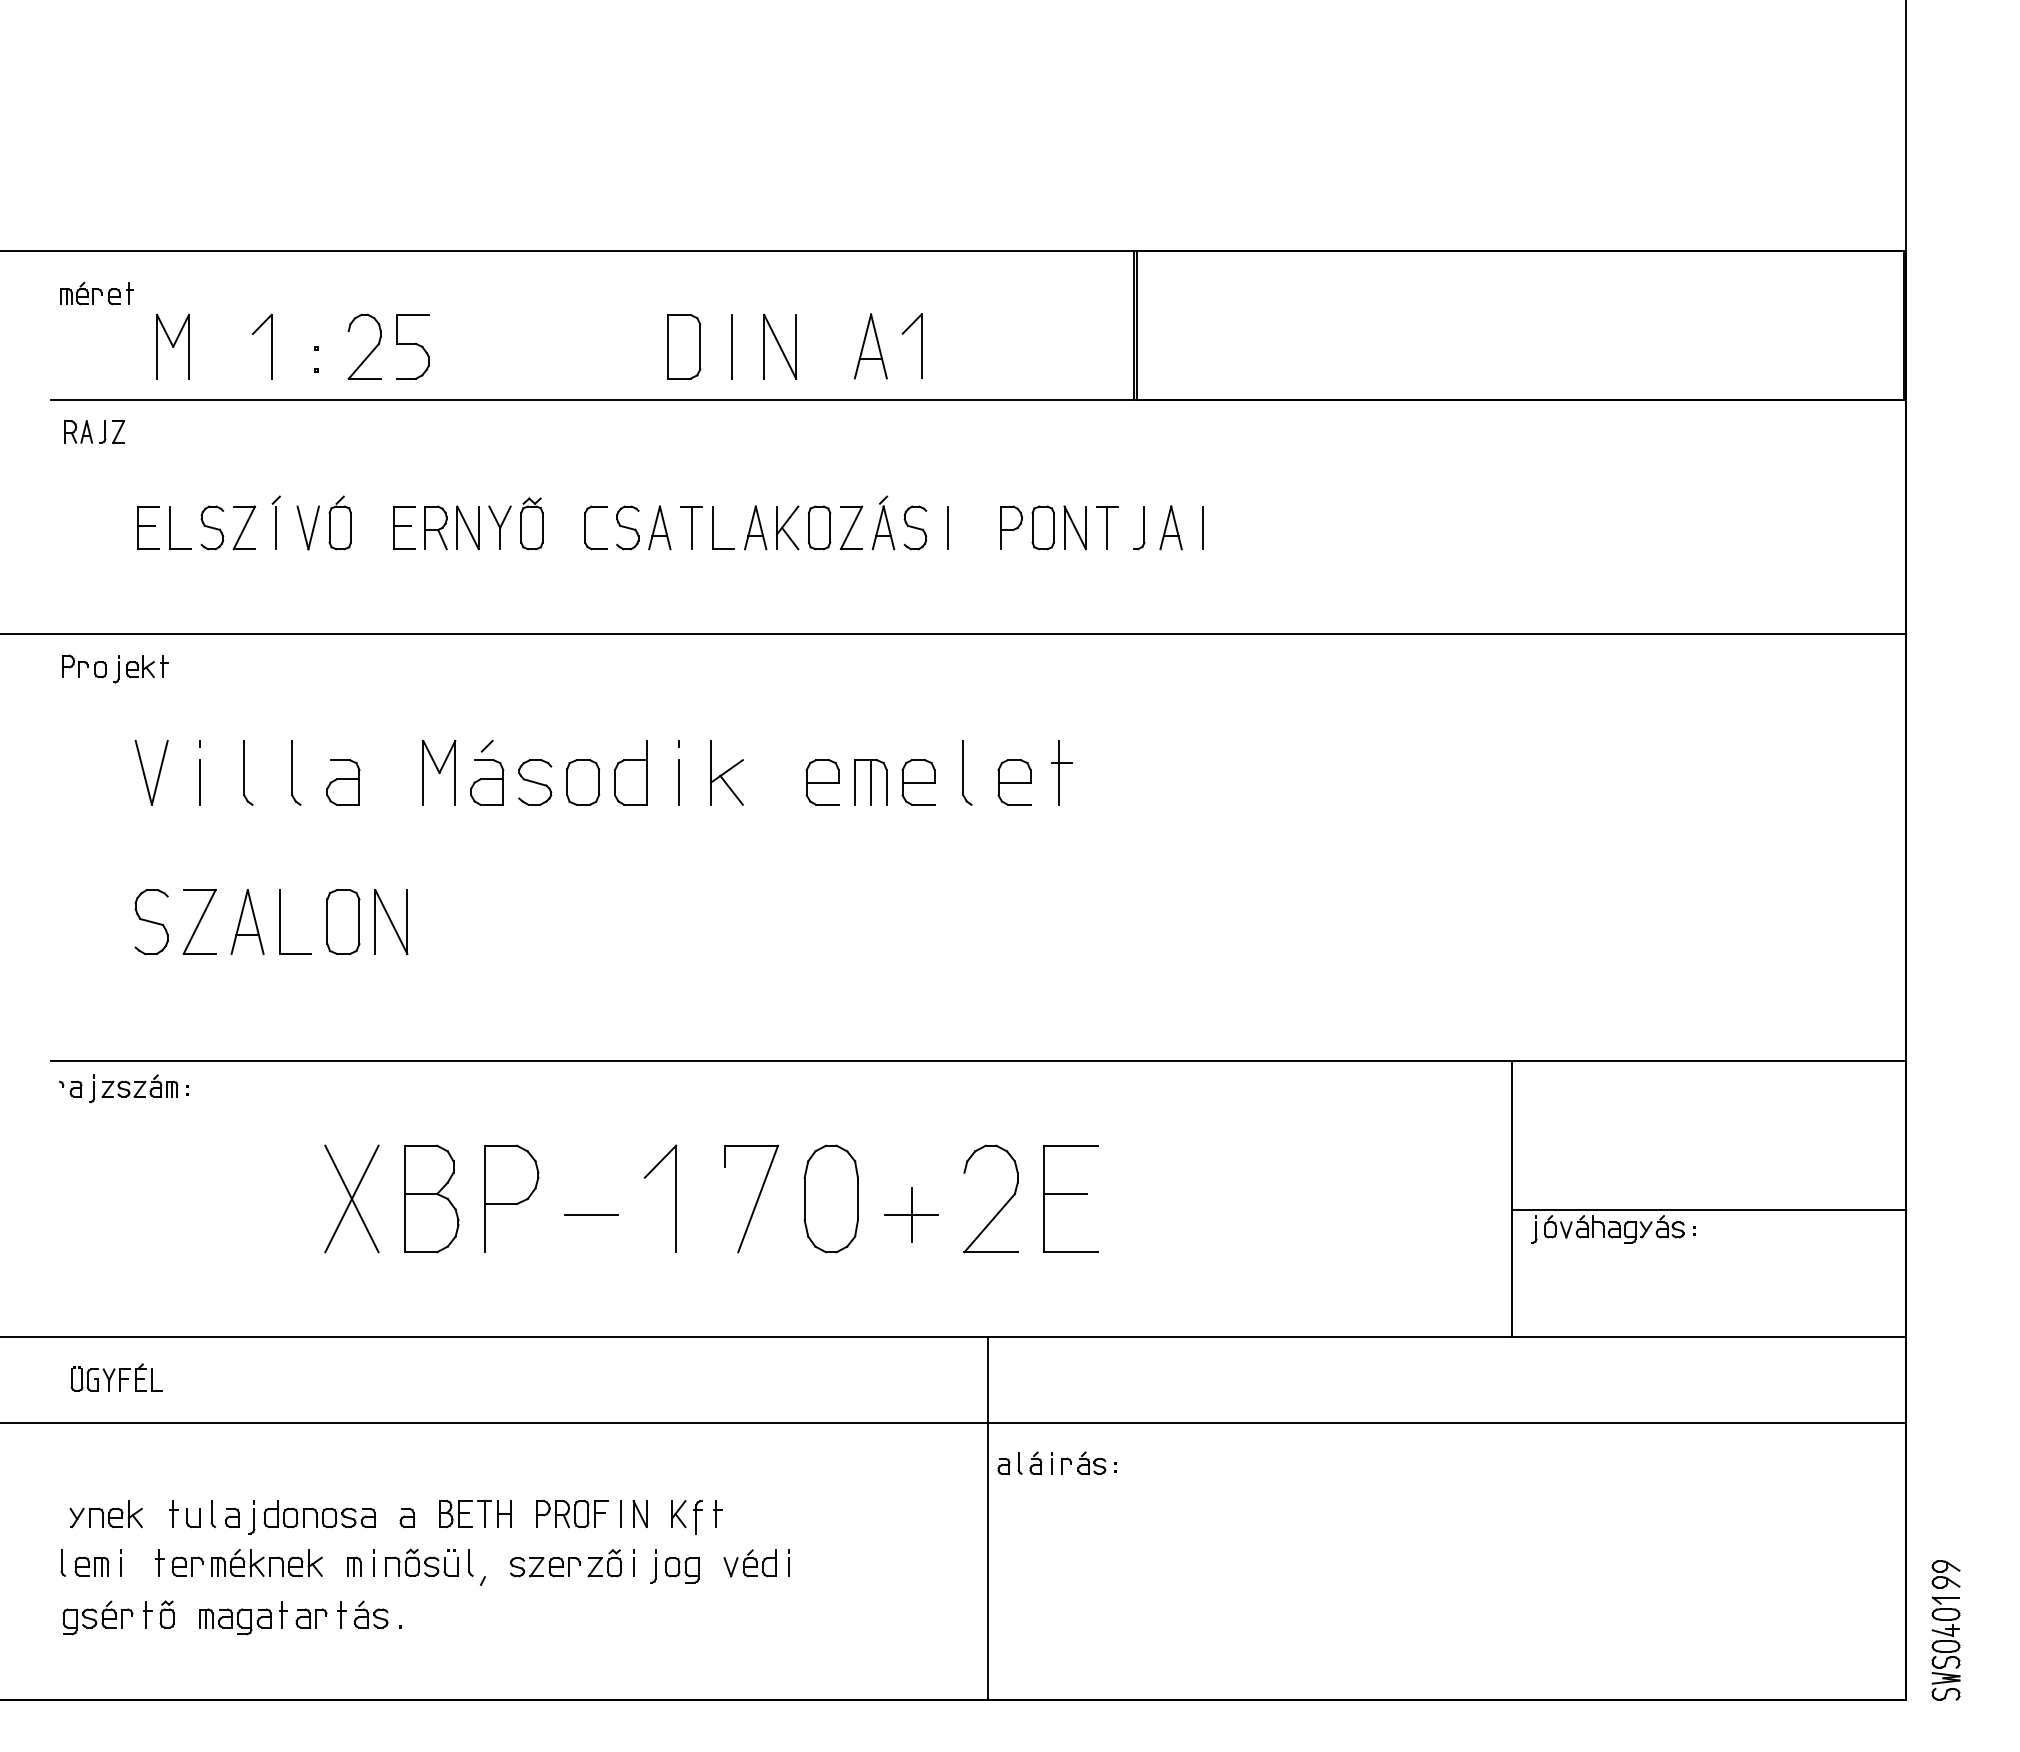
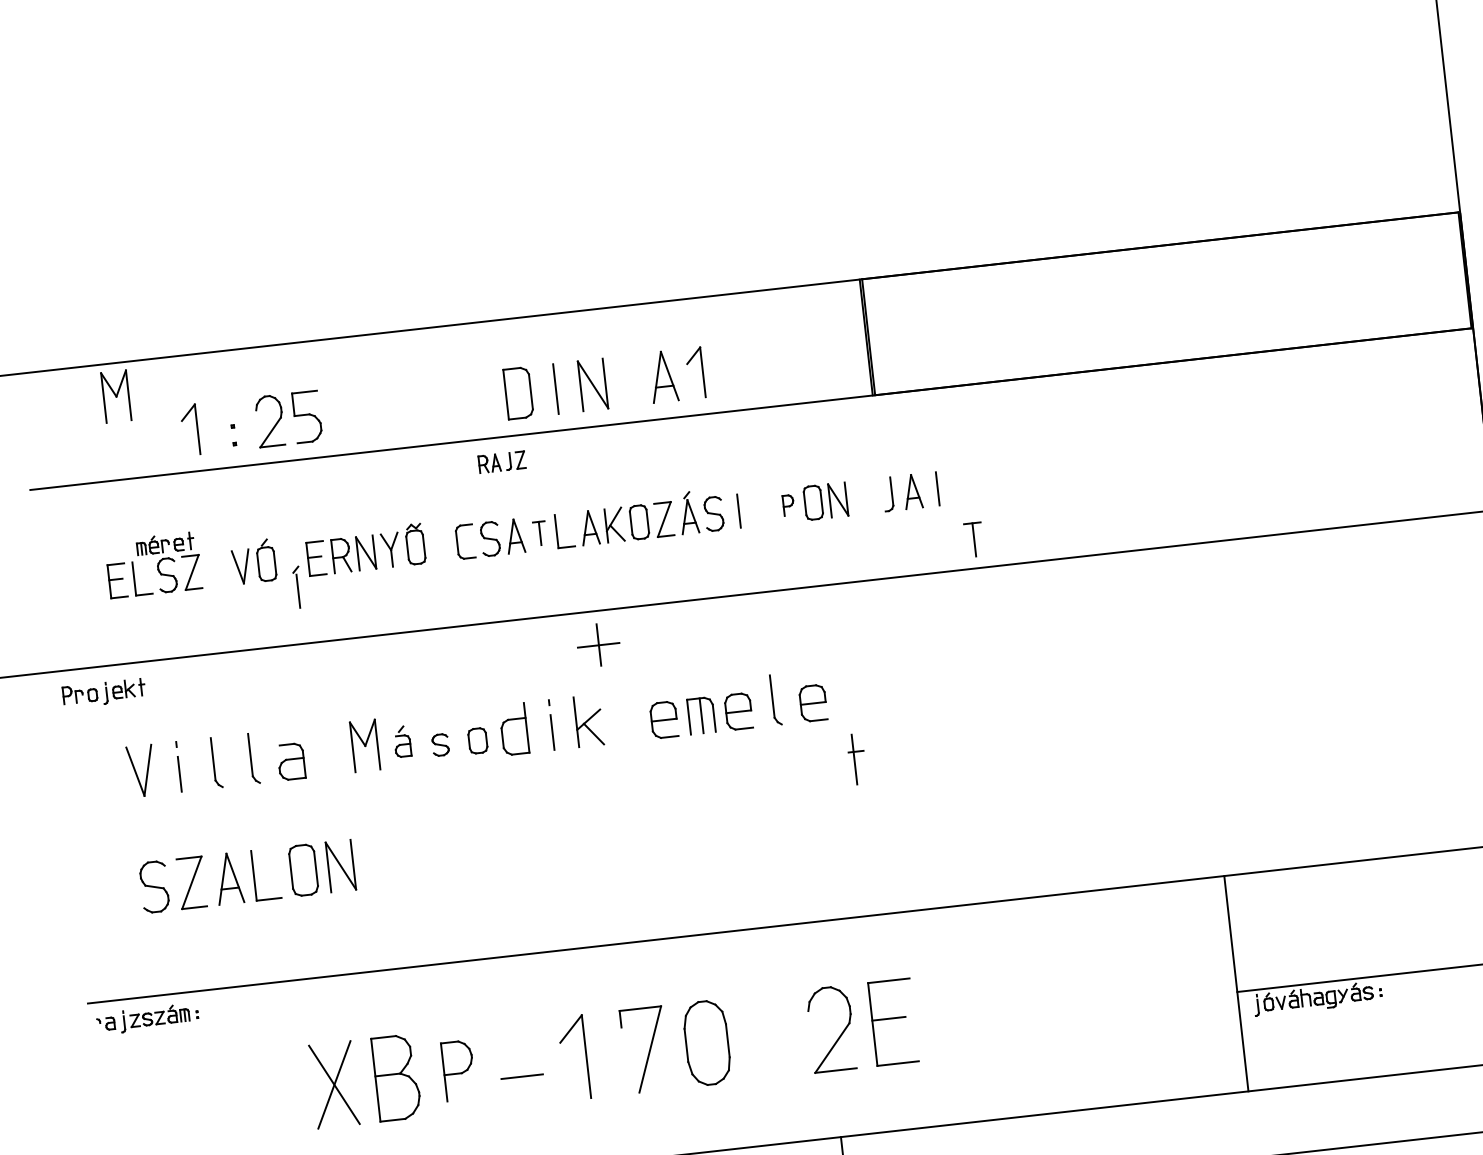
part: (96, 293) -> (164, 543), moved
part: (172, 346) -> (115, 396), moved
part: (94, 431) -> (501, 461), moved
part: (275, 522) -> (297, 587), moved
part: (691, 527) -> (539, 533), size x0.7
part: (1011, 527) -> (788, 505), size x0.6
part: (1107, 527) -> (974, 539), moved
part: (487, 772) -> (402, 741), size x0.6
part: (1061, 772) -> (856, 759), moved
part: (535, 782) -> (440, 745), size x0.6
part: (583, 782) -> (478, 740), size x0.7
part: (511, 1198) -> (458, 1070), size x0.7
part: (911, 1214) -> (598, 644), moved

